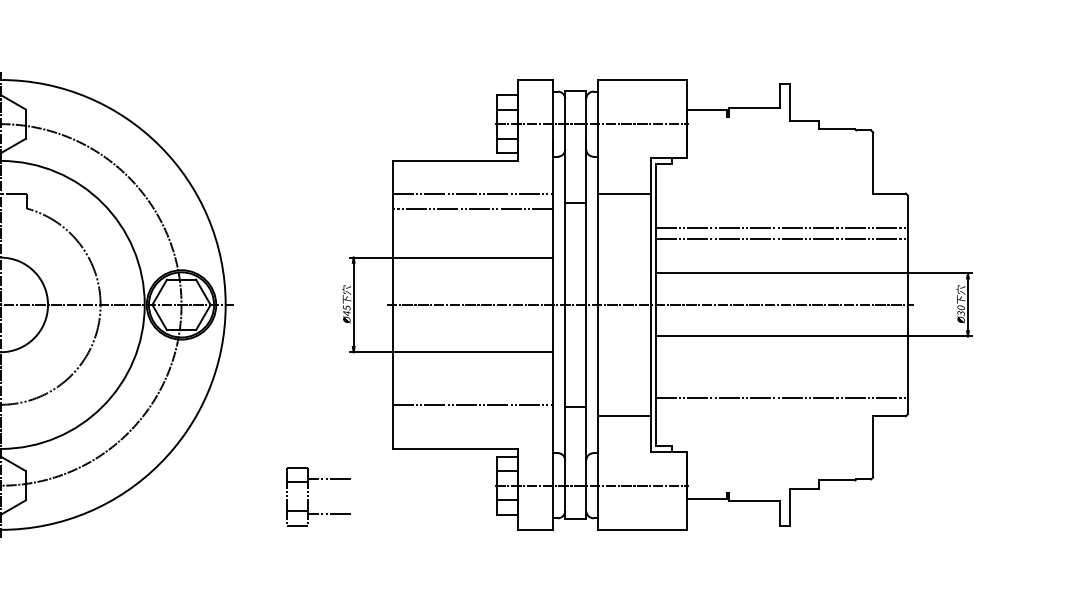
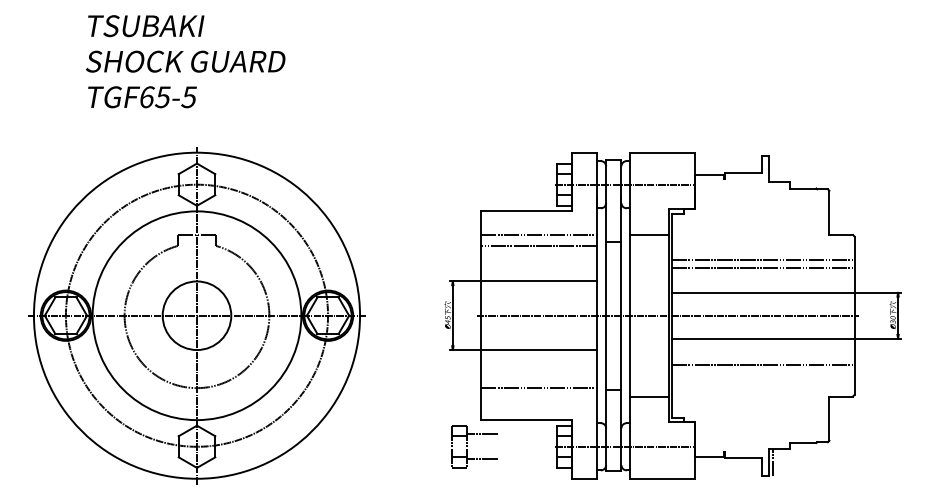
line: (780, 398) -> (762, 365), moved
part: (309, 496) -> (467, 446), moved
line: (796, 507) -> (773, 462), added

